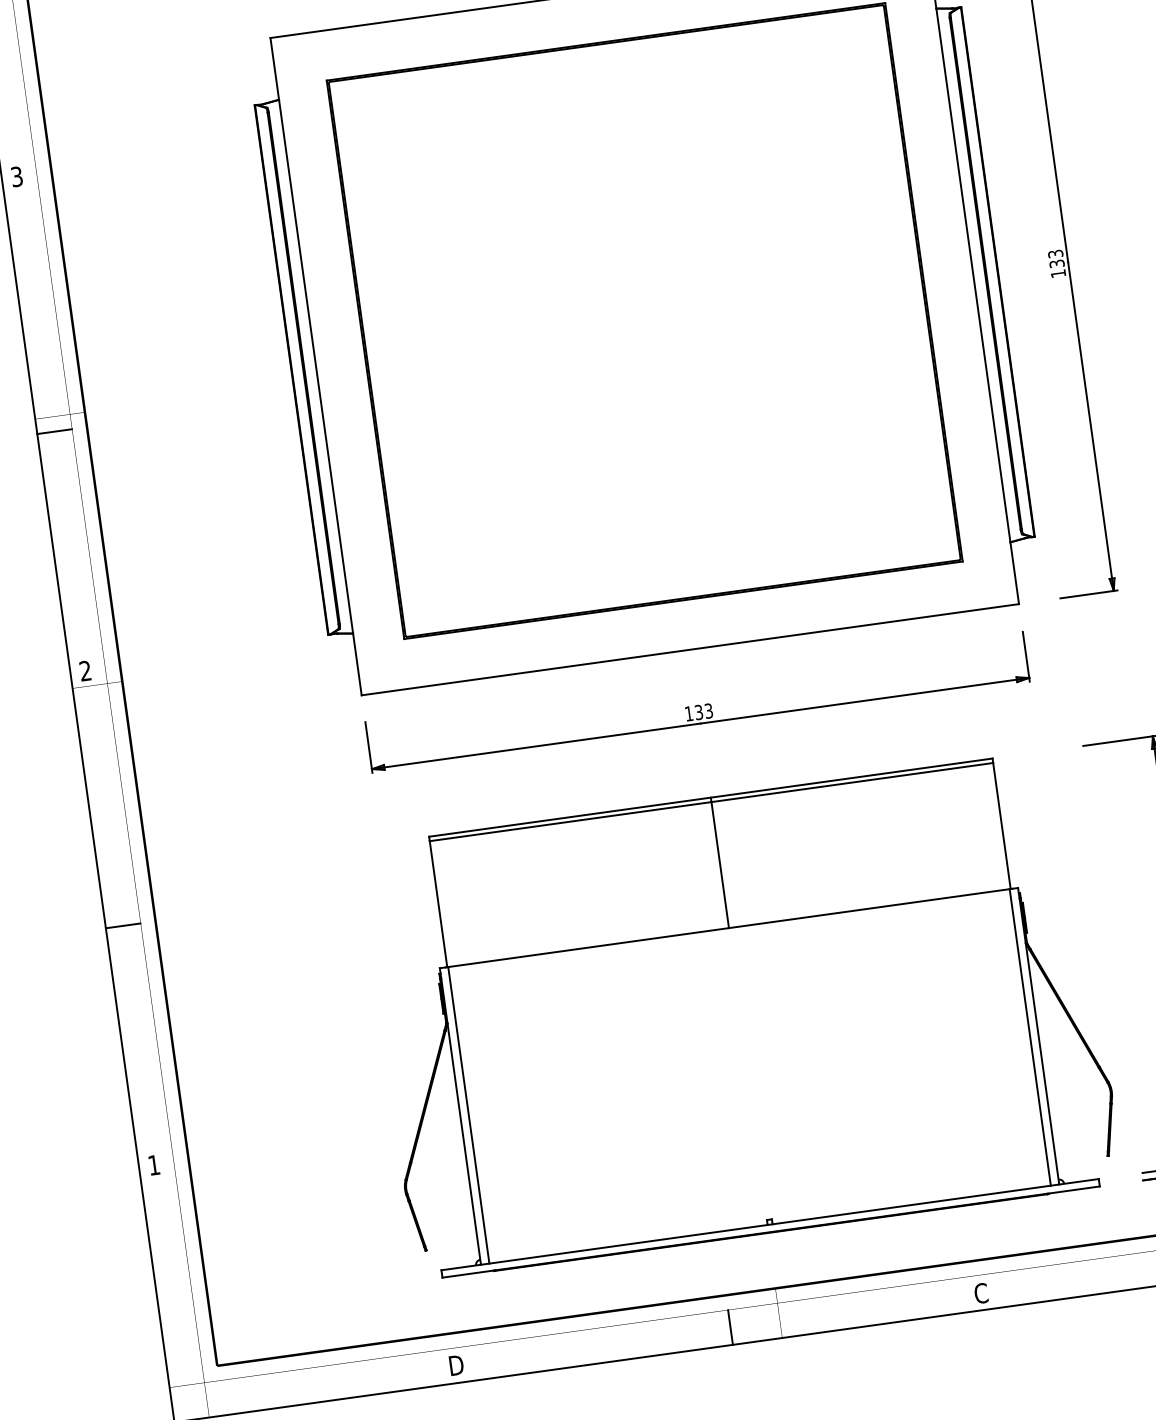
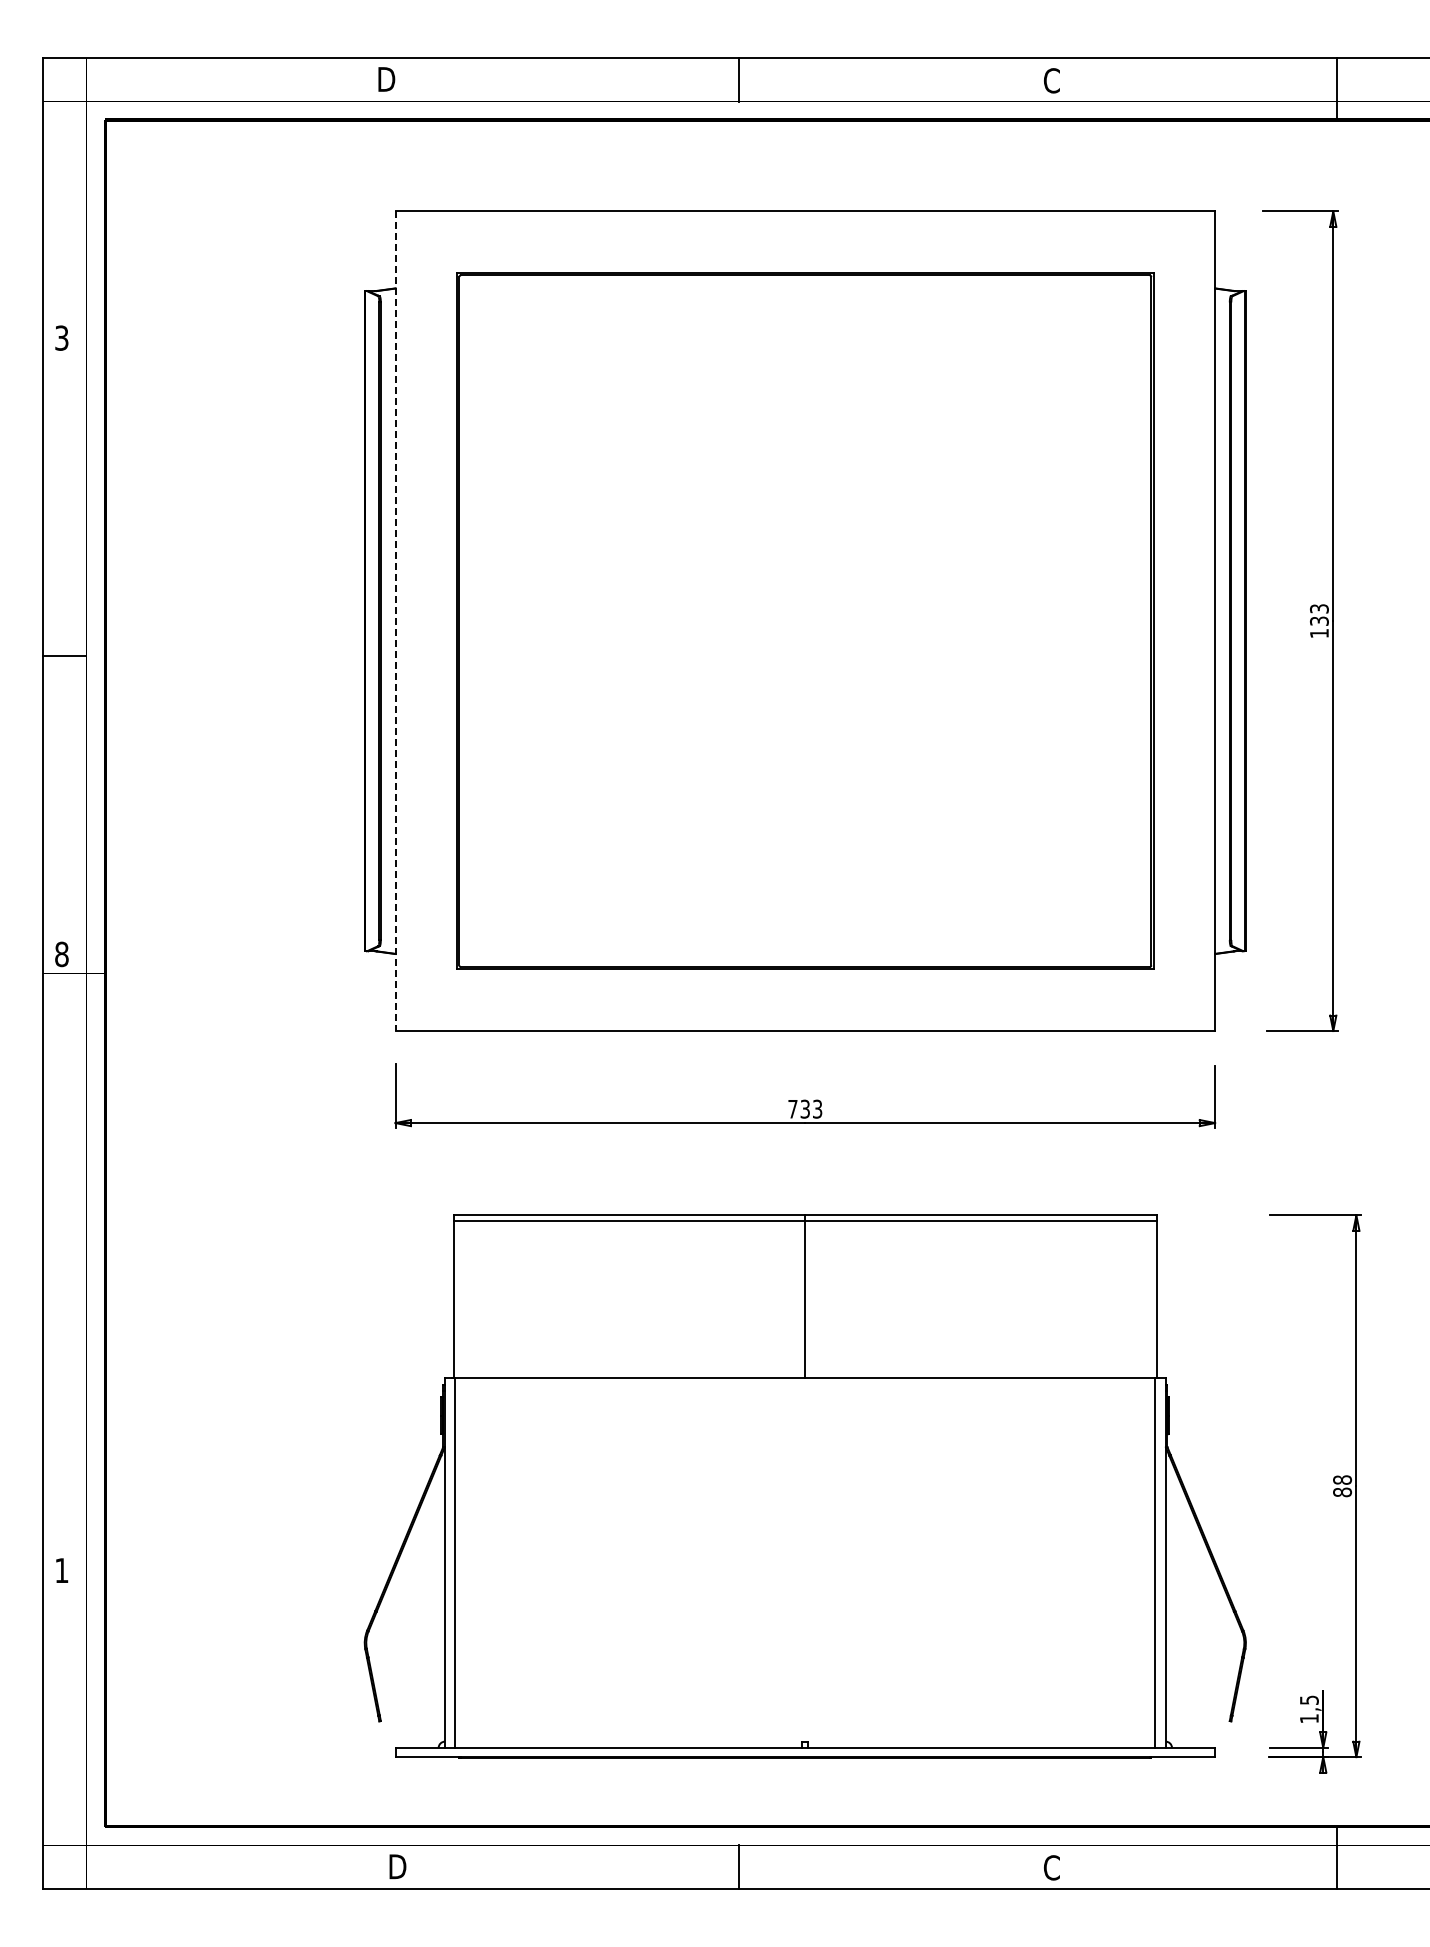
line: (316, 366) -> (395, 621), solid -> dashed
text: (85, 671) -> (61, 954), 2 -> 8
text: (688, 714) -> (792, 1109), 133 -> 733
line: (123, 925) -> (64, 1272), removed

